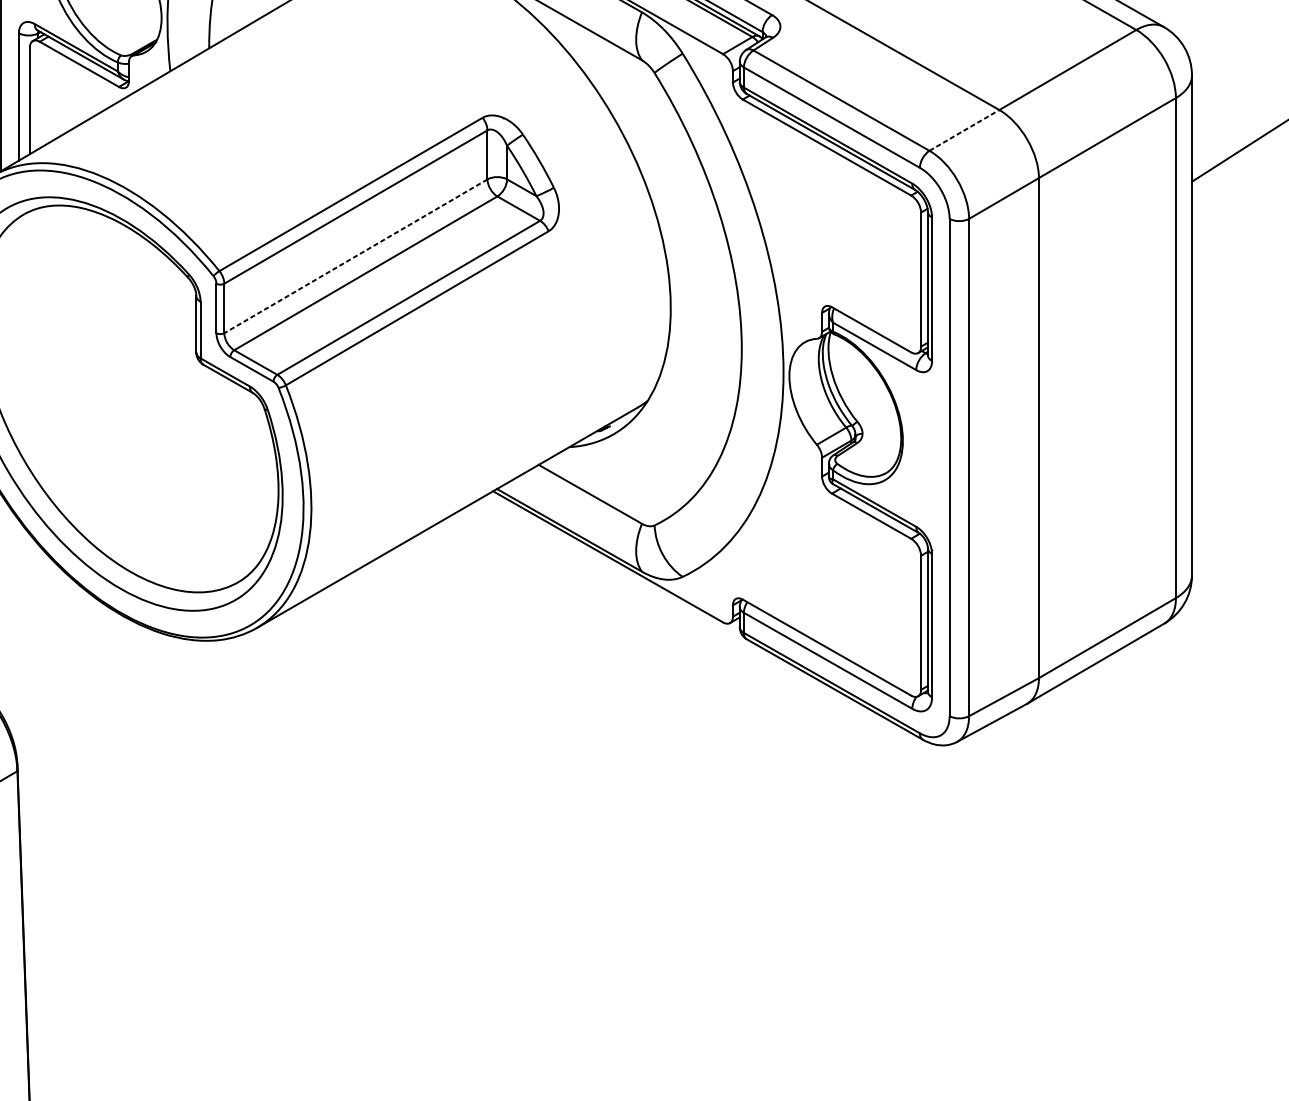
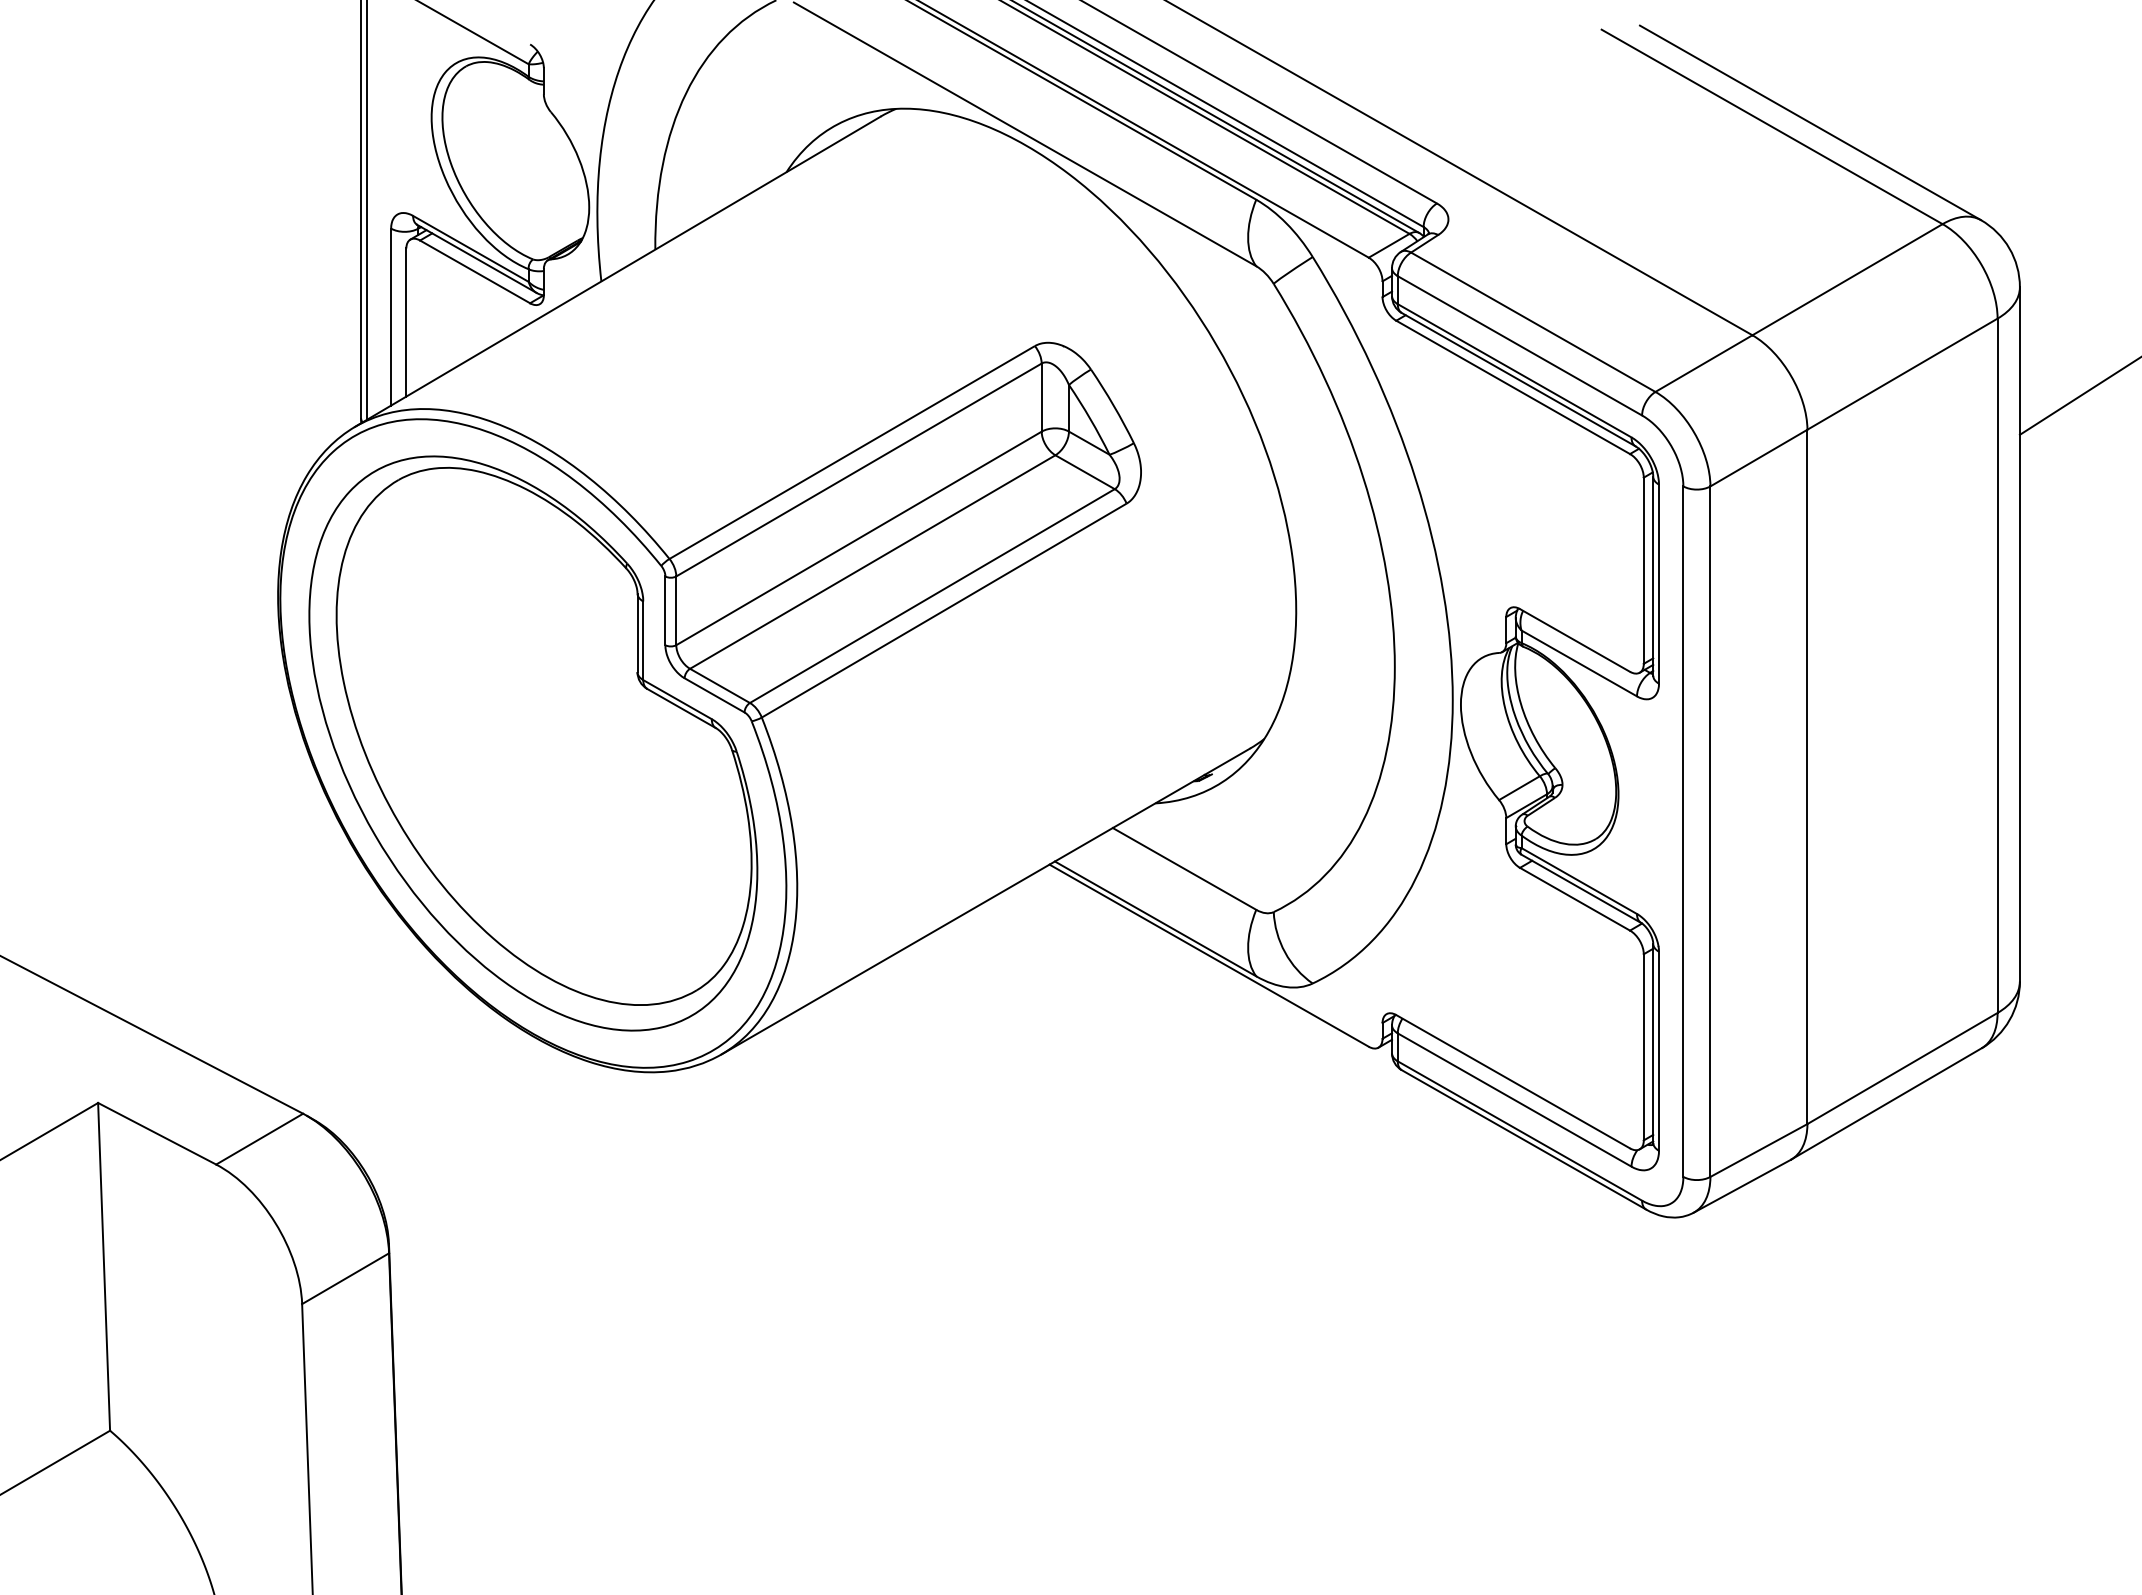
line: (964, 130) -> (1704, 363), dashed -> solid
line: (355, 256) -> (858, 538), dashed -> solid

